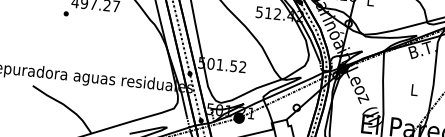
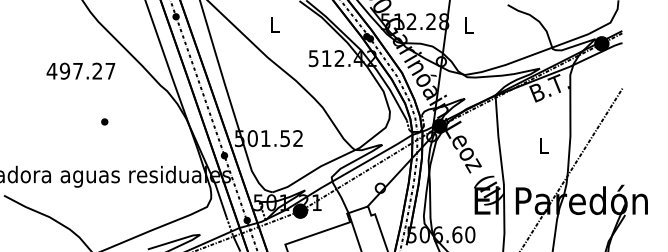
part: (66, 13) -> (104, 121), moved

